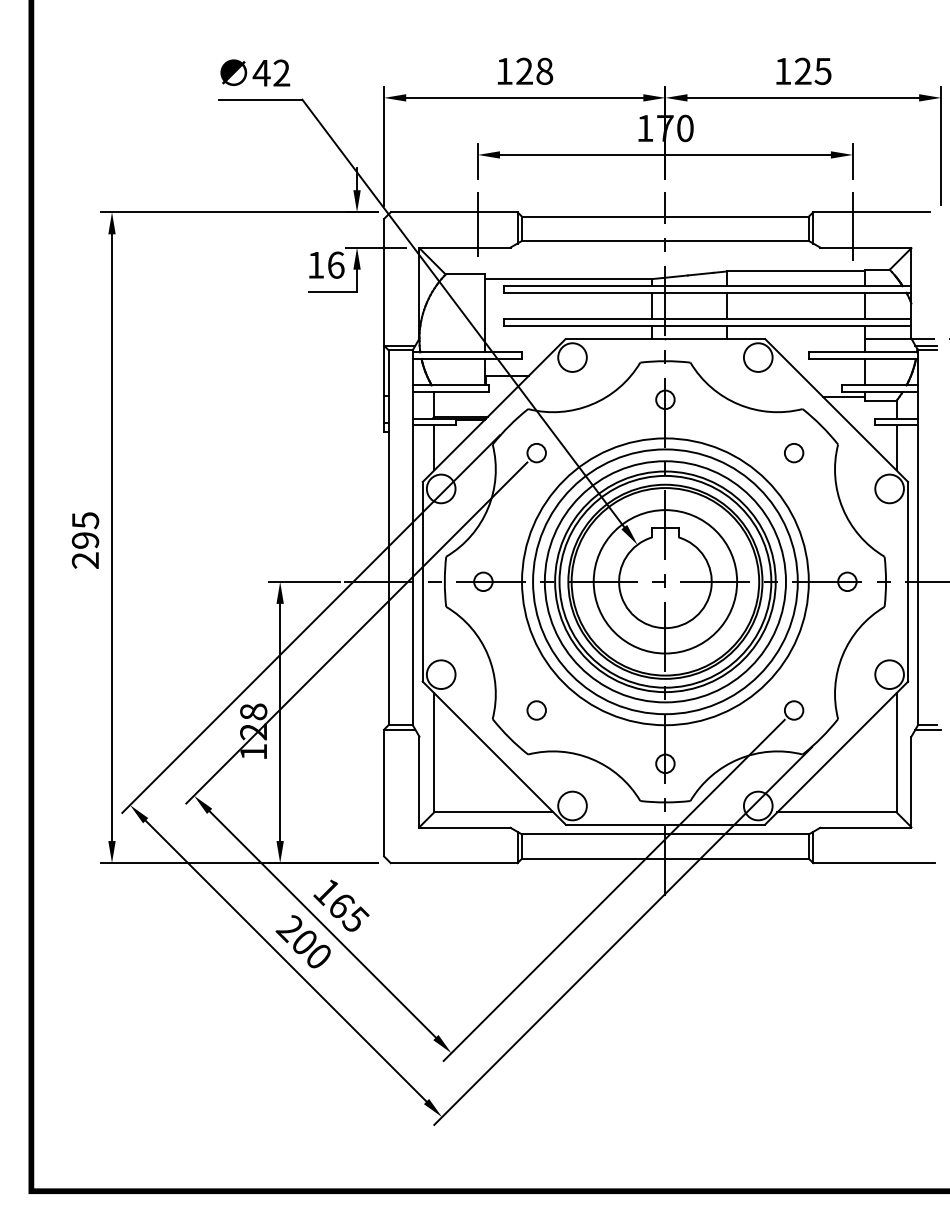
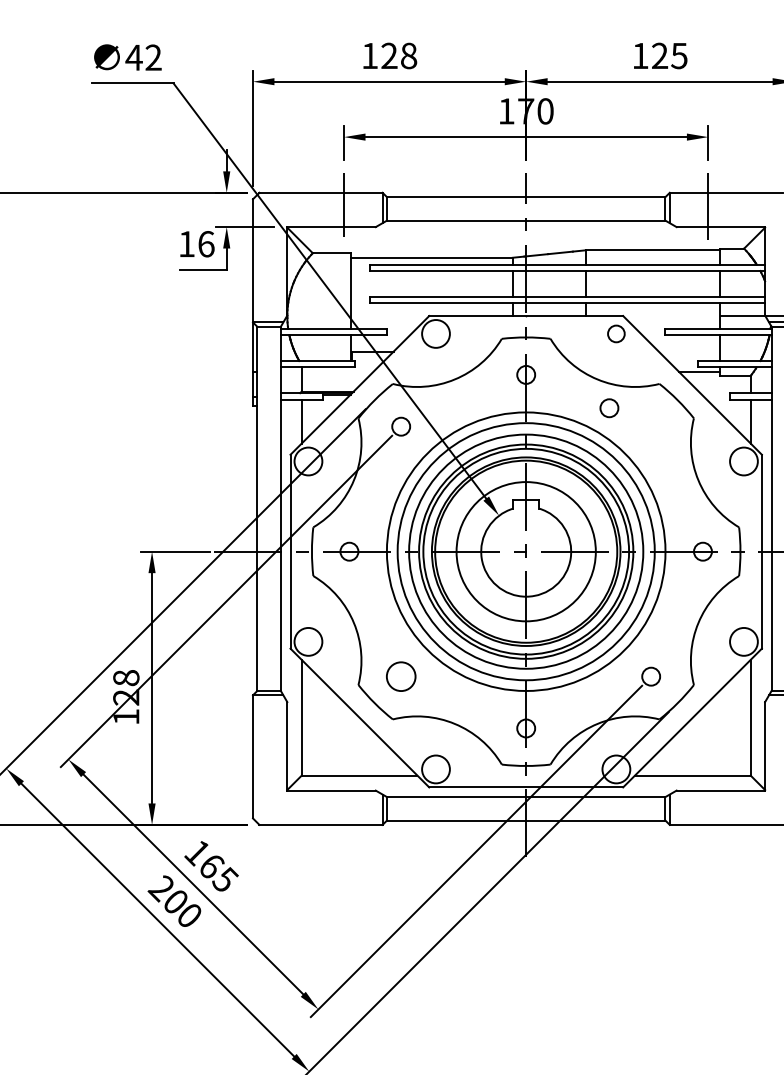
circle: (757, 357) -> (615, 333), size x0.6
circle: (794, 453) -> (609, 408), moved
circle: (536, 710) -> (401, 676), size x1.6

